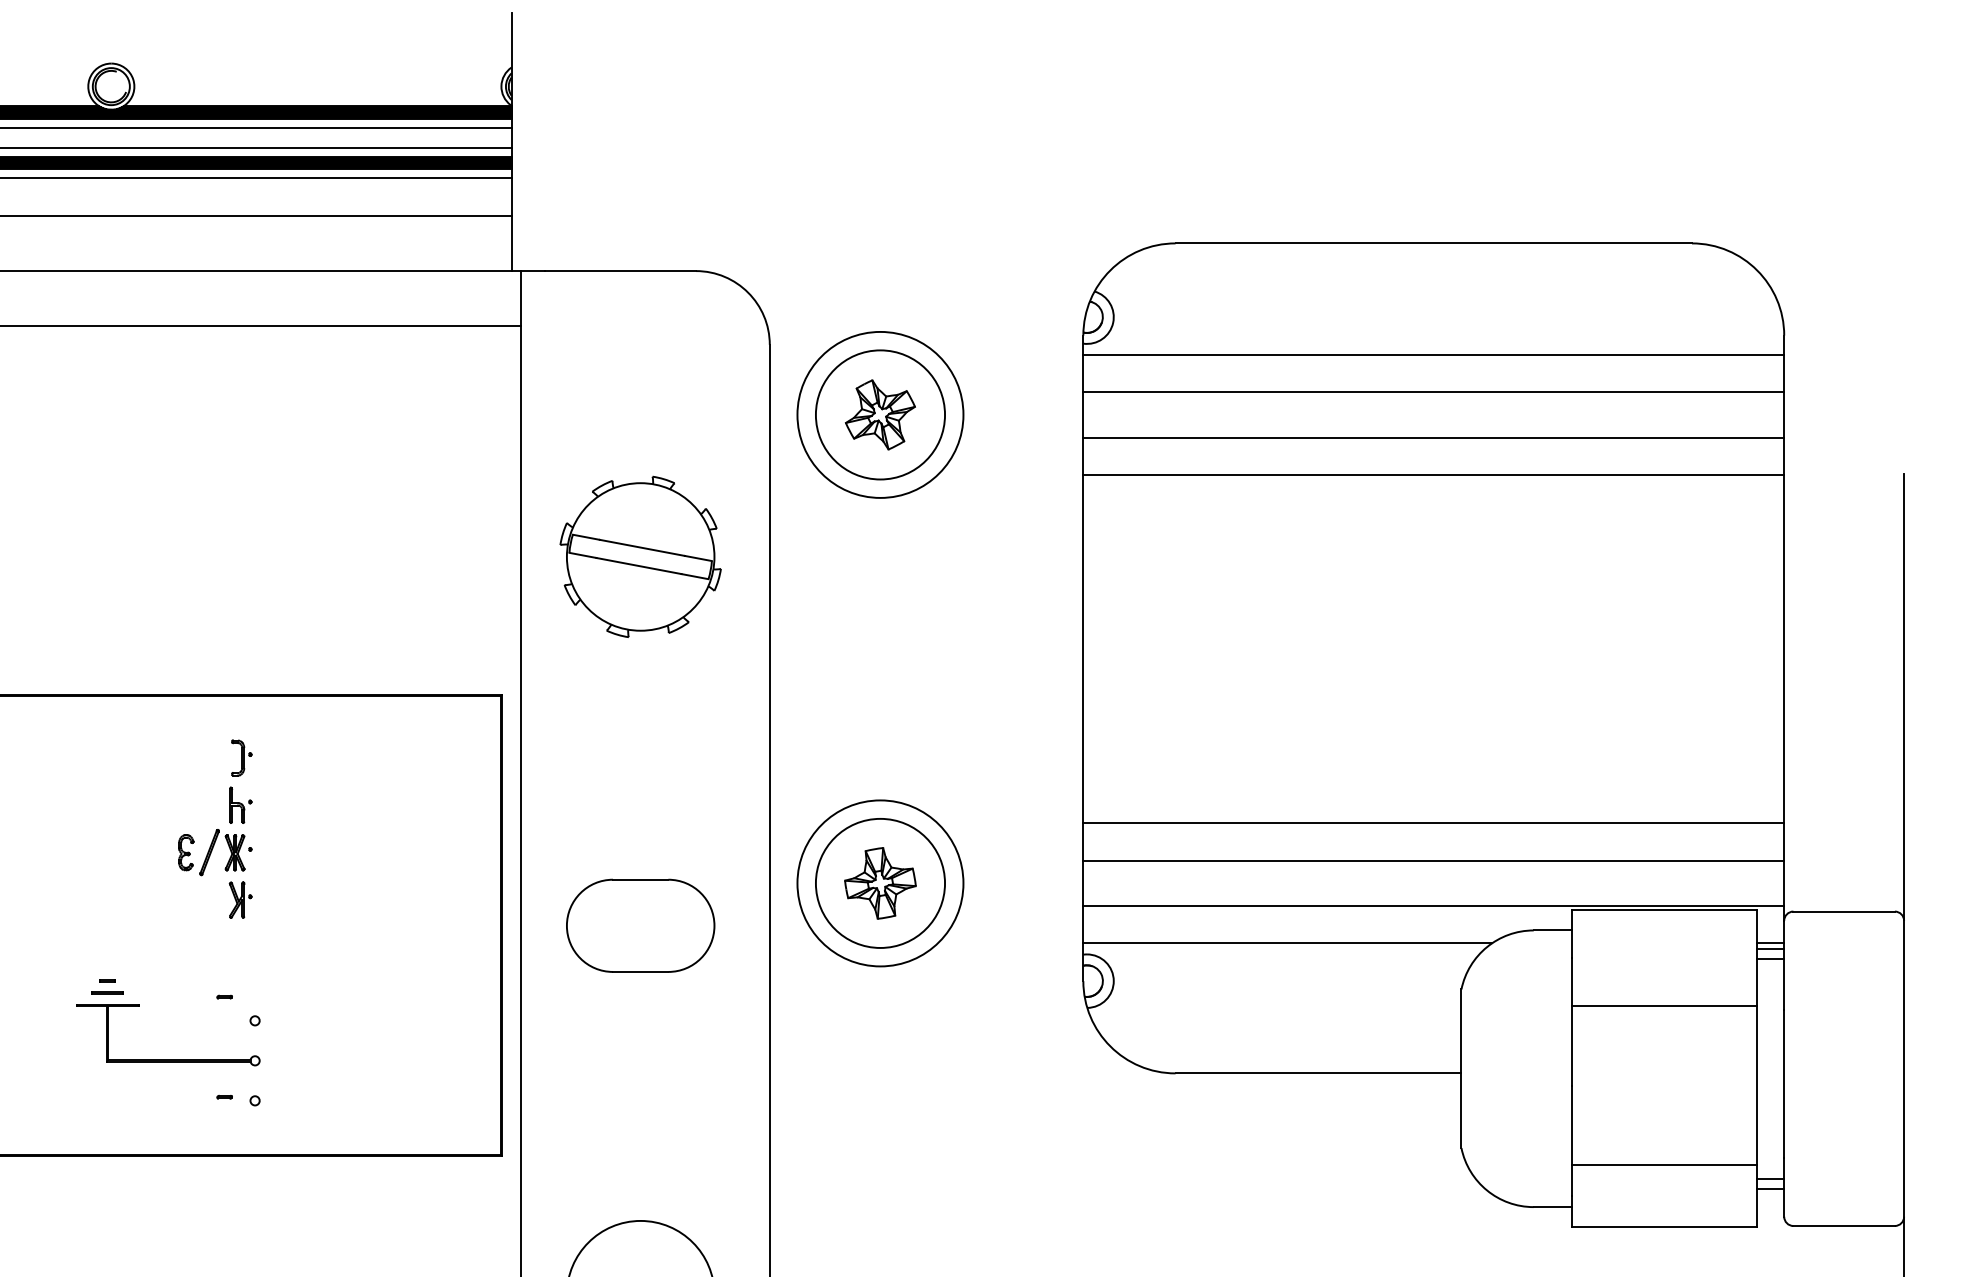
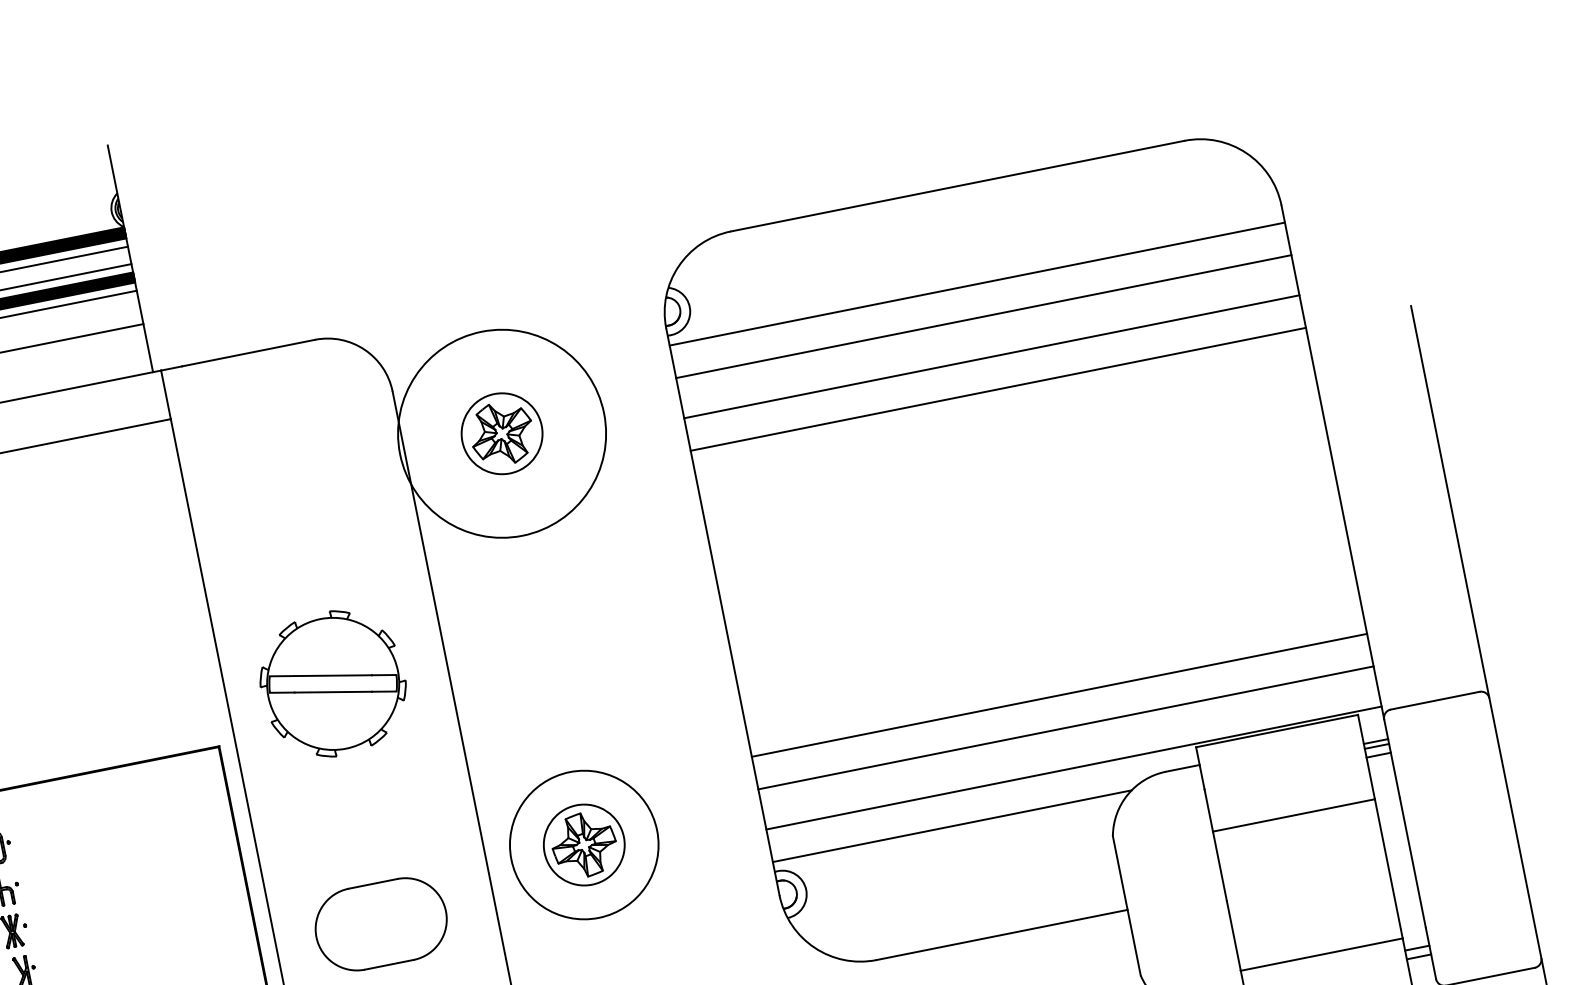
circle: (880, 414) -> (502, 433), size x0.7
circle: (880, 414) -> (502, 433), size x1.4
part: (640, 556) -> (332, 683), moved
circle: (880, 882) -> (584, 844), size x0.7

